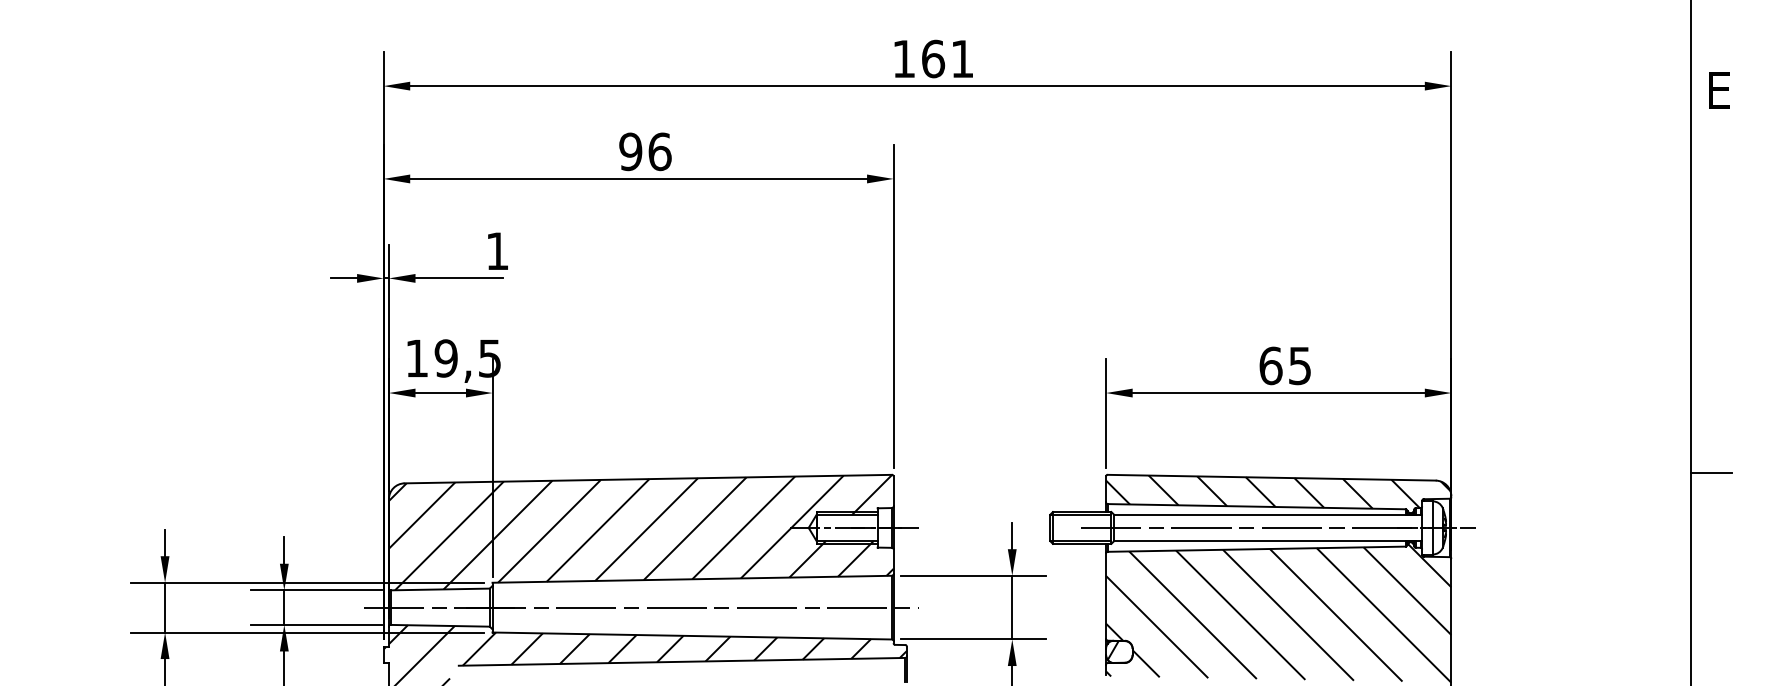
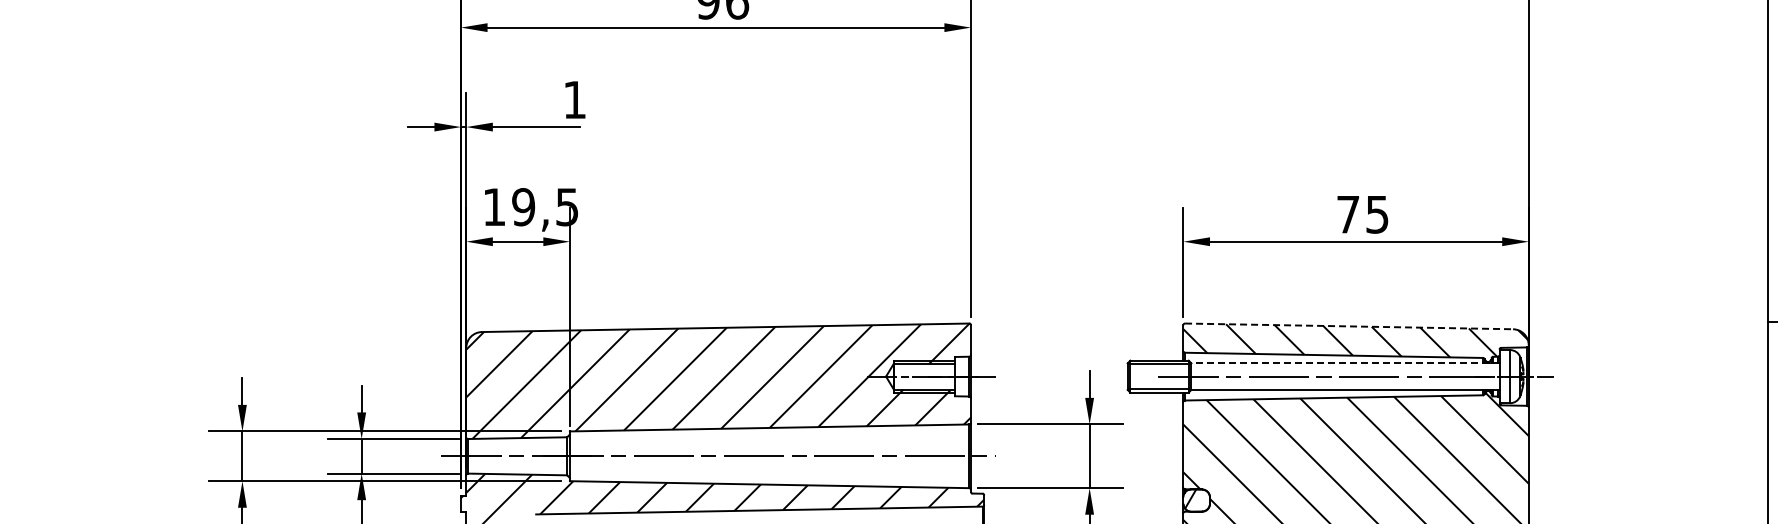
text: (1270, 365) -> (1347, 214), 65 -> 75
line: (1272, 477) -> (1349, 326), solid -> dashed
line: (1267, 514) -> (1344, 363), solid -> dashed

